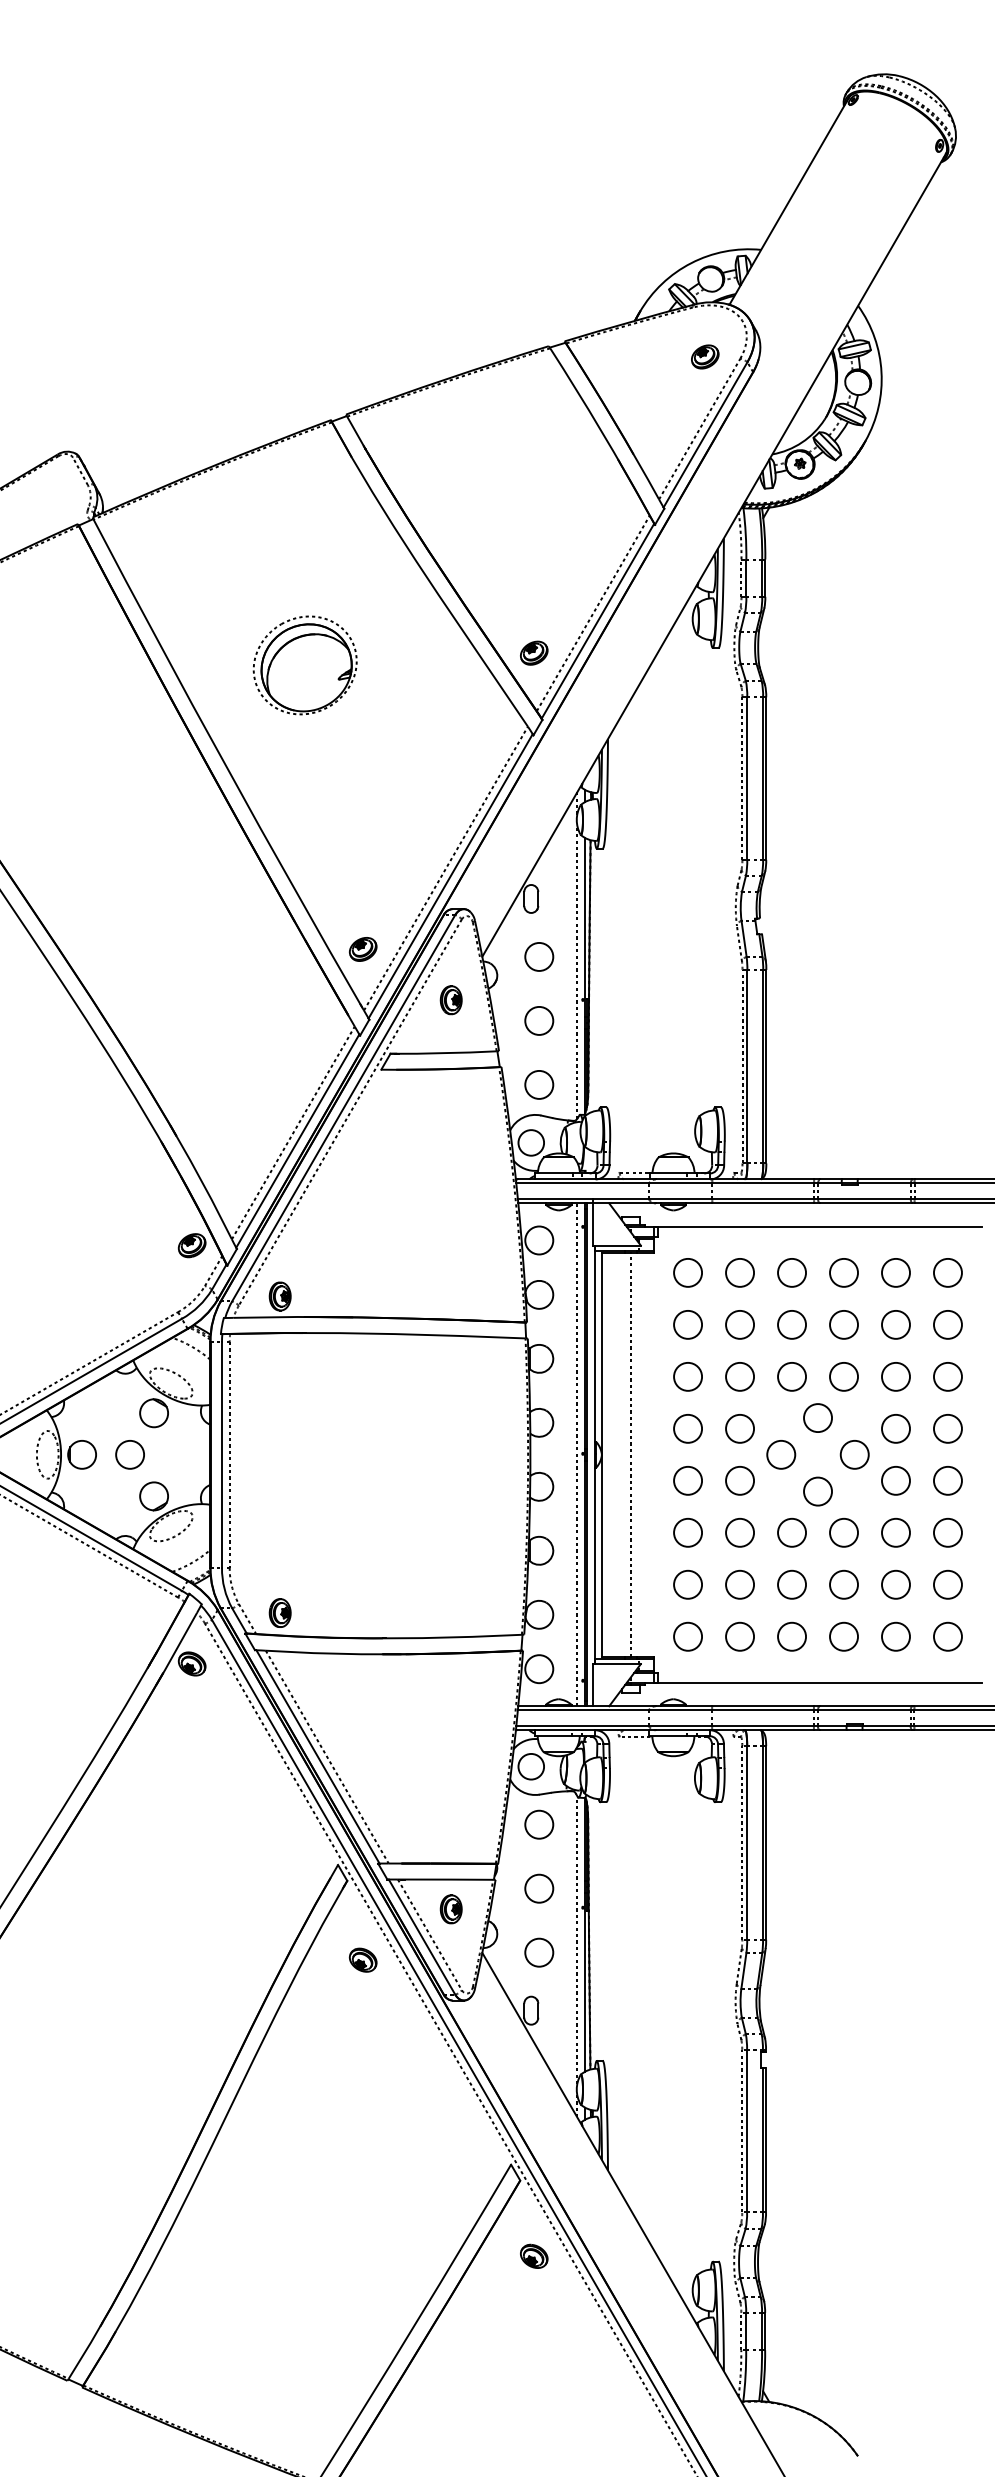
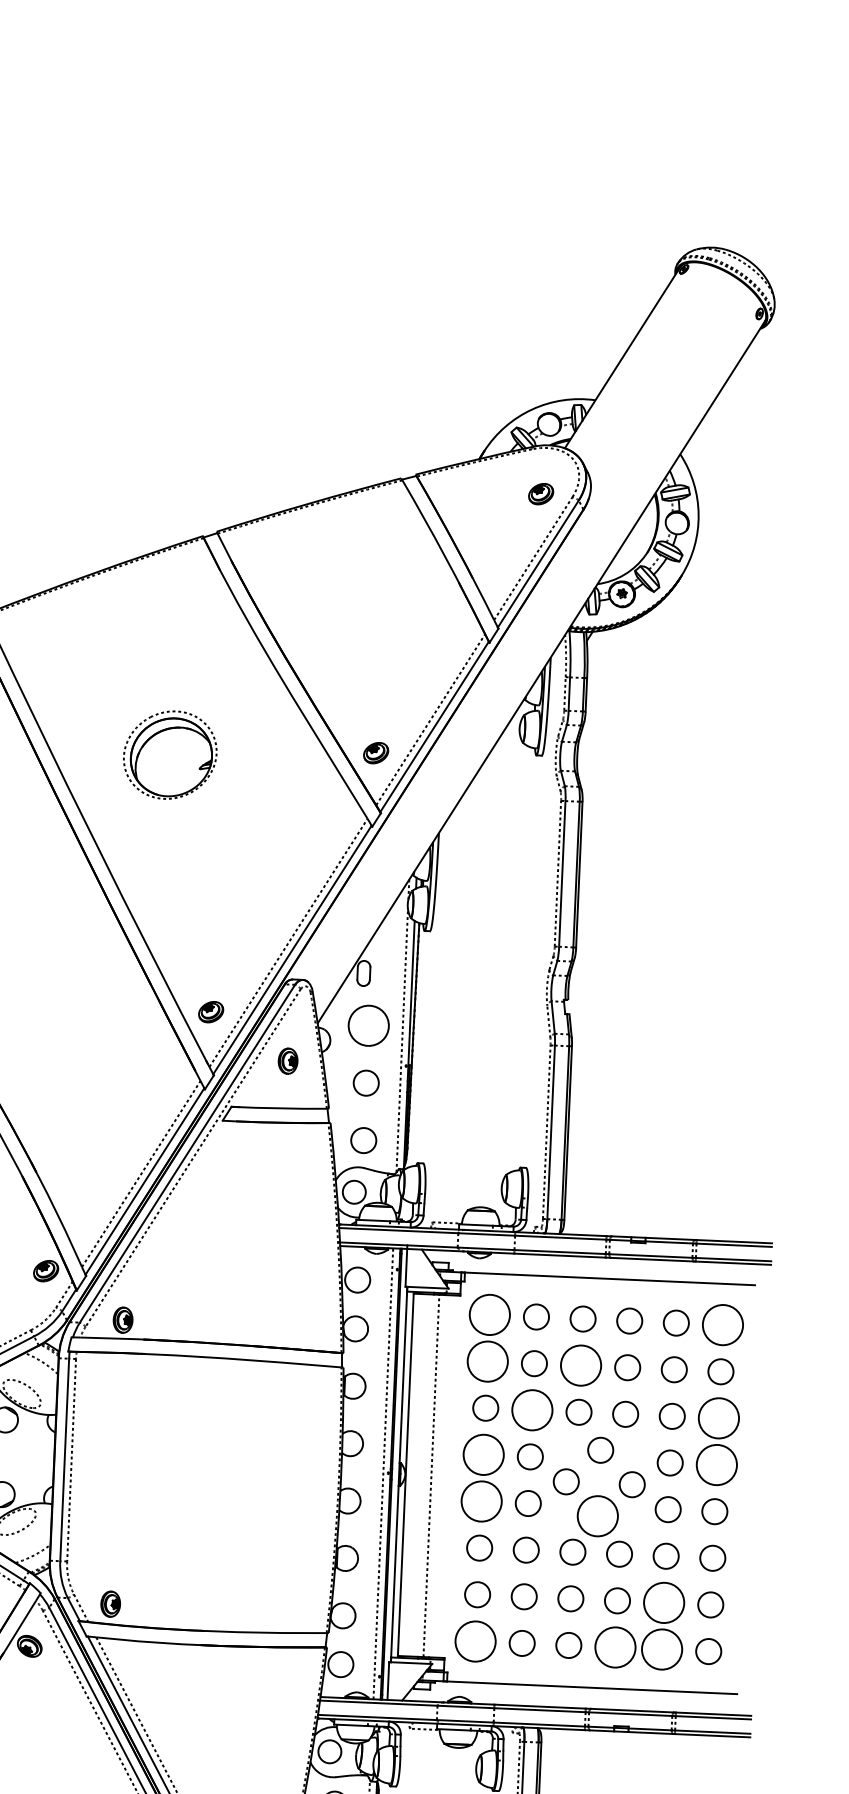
circle: (539, 956) -> (368, 1025), size x1.6
circle: (687, 1272) -> (489, 1314), size x1.6
circle: (947, 1272) -> (722, 1324), size x1.6
circle: (688, 1324) -> (488, 1361), size x1.6
circle: (791, 1324) -> (580, 1365), size x1.6
circle: (740, 1376) -> (532, 1409), size x1.6
circle: (947, 1376) -> (718, 1418), size x1.6
circle: (688, 1428) -> (484, 1454), size x1.6
circle: (947, 1428) -> (716, 1464), size x1.6
circle: (688, 1480) -> (482, 1501), size x1.6
circle: (818, 1491) -> (598, 1516), size x1.6
circle: (895, 1584) -> (663, 1602), size x1.6
circle: (687, 1636) -> (475, 1641), size x1.6
circle: (844, 1636) -> (615, 1647), size x1.6
circle: (895, 1636) -> (661, 1649), size x1.6

